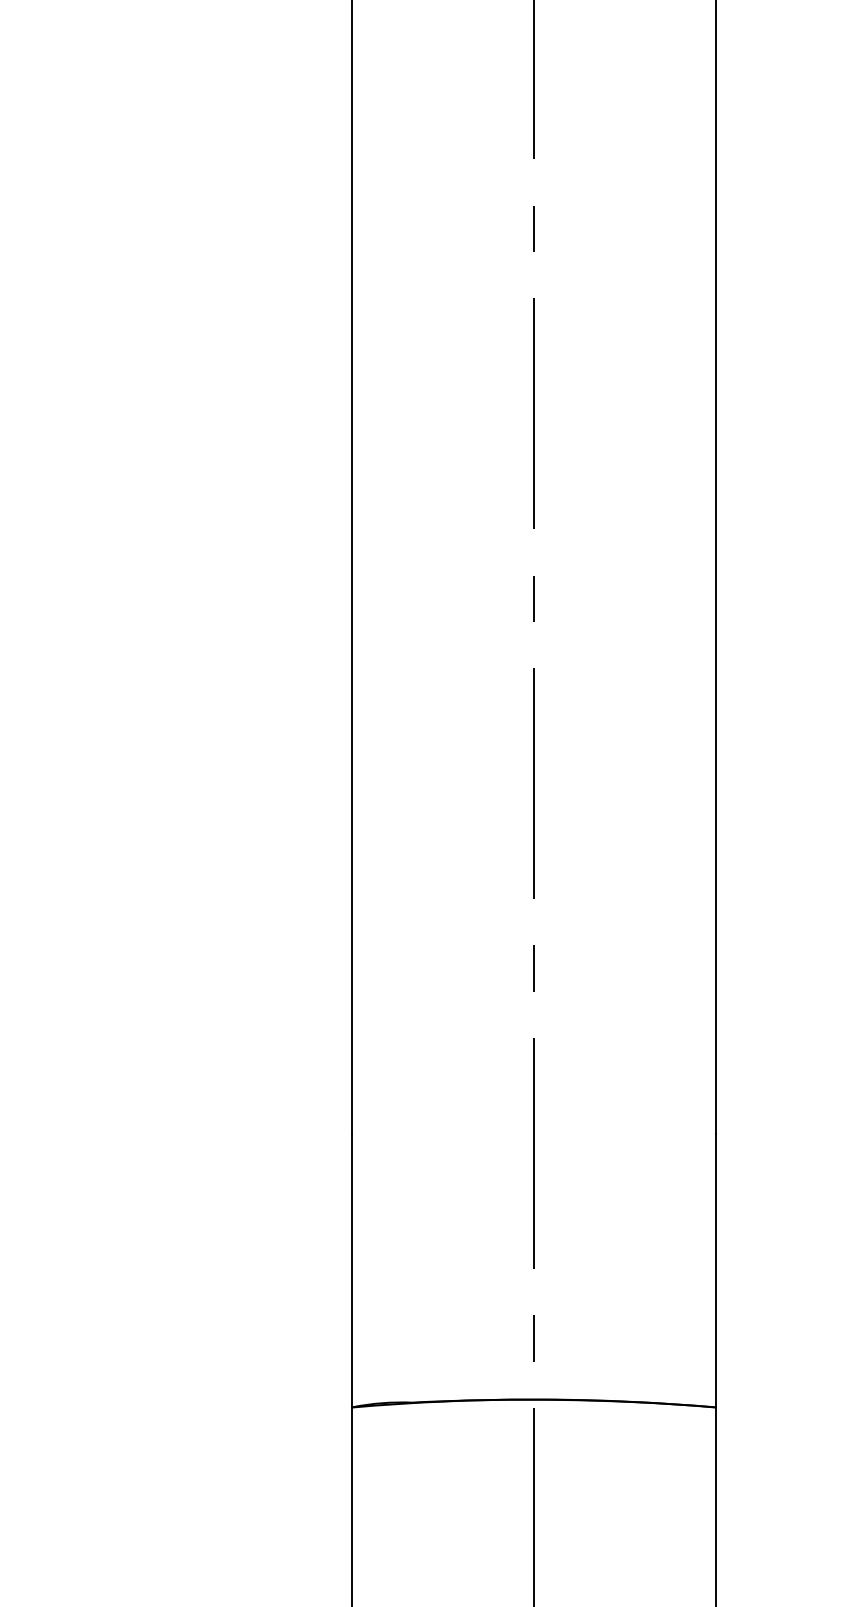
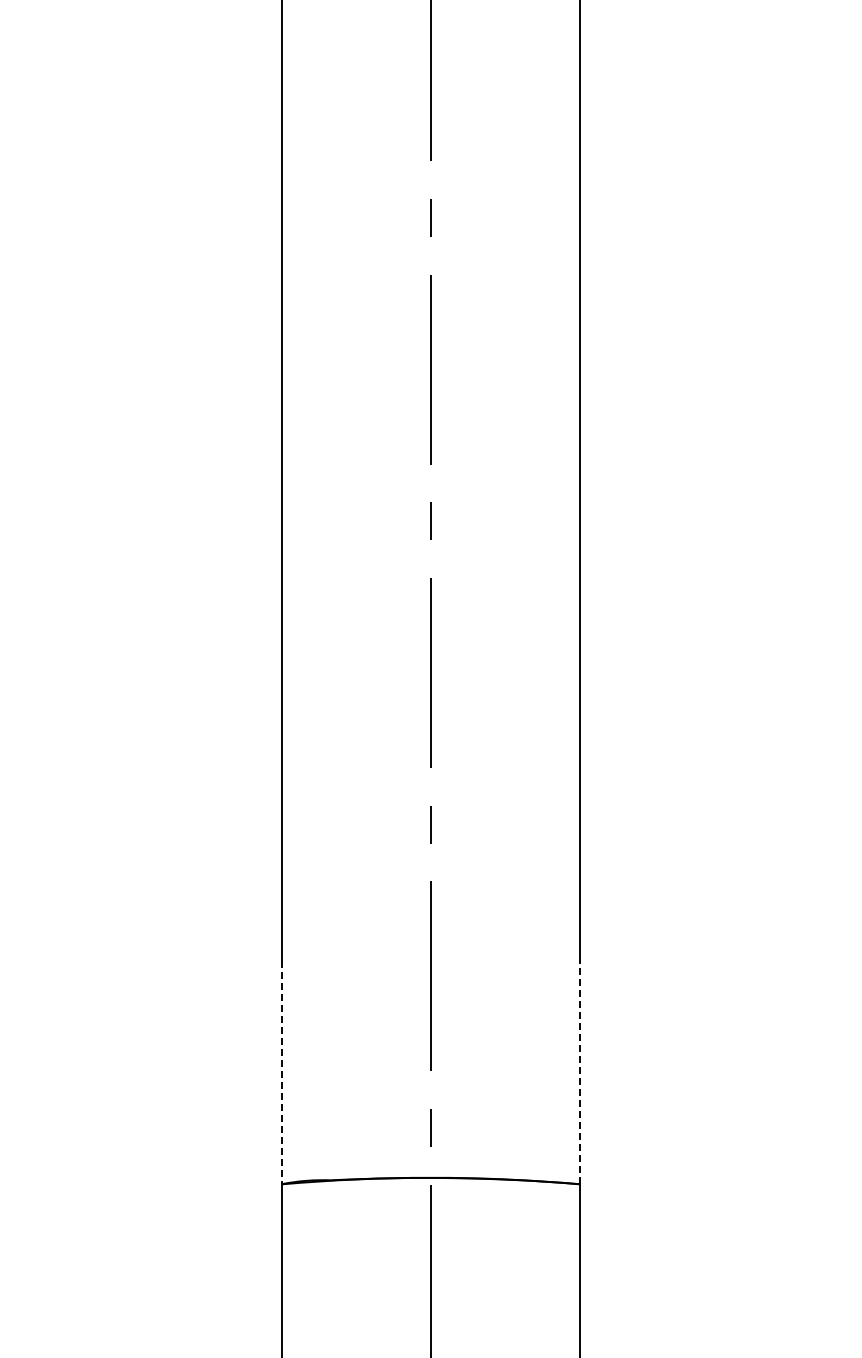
line: (351, 1271) -> (281, 1072), solid -> dashed
line: (716, 1271) -> (580, 1072), solid -> dashed

